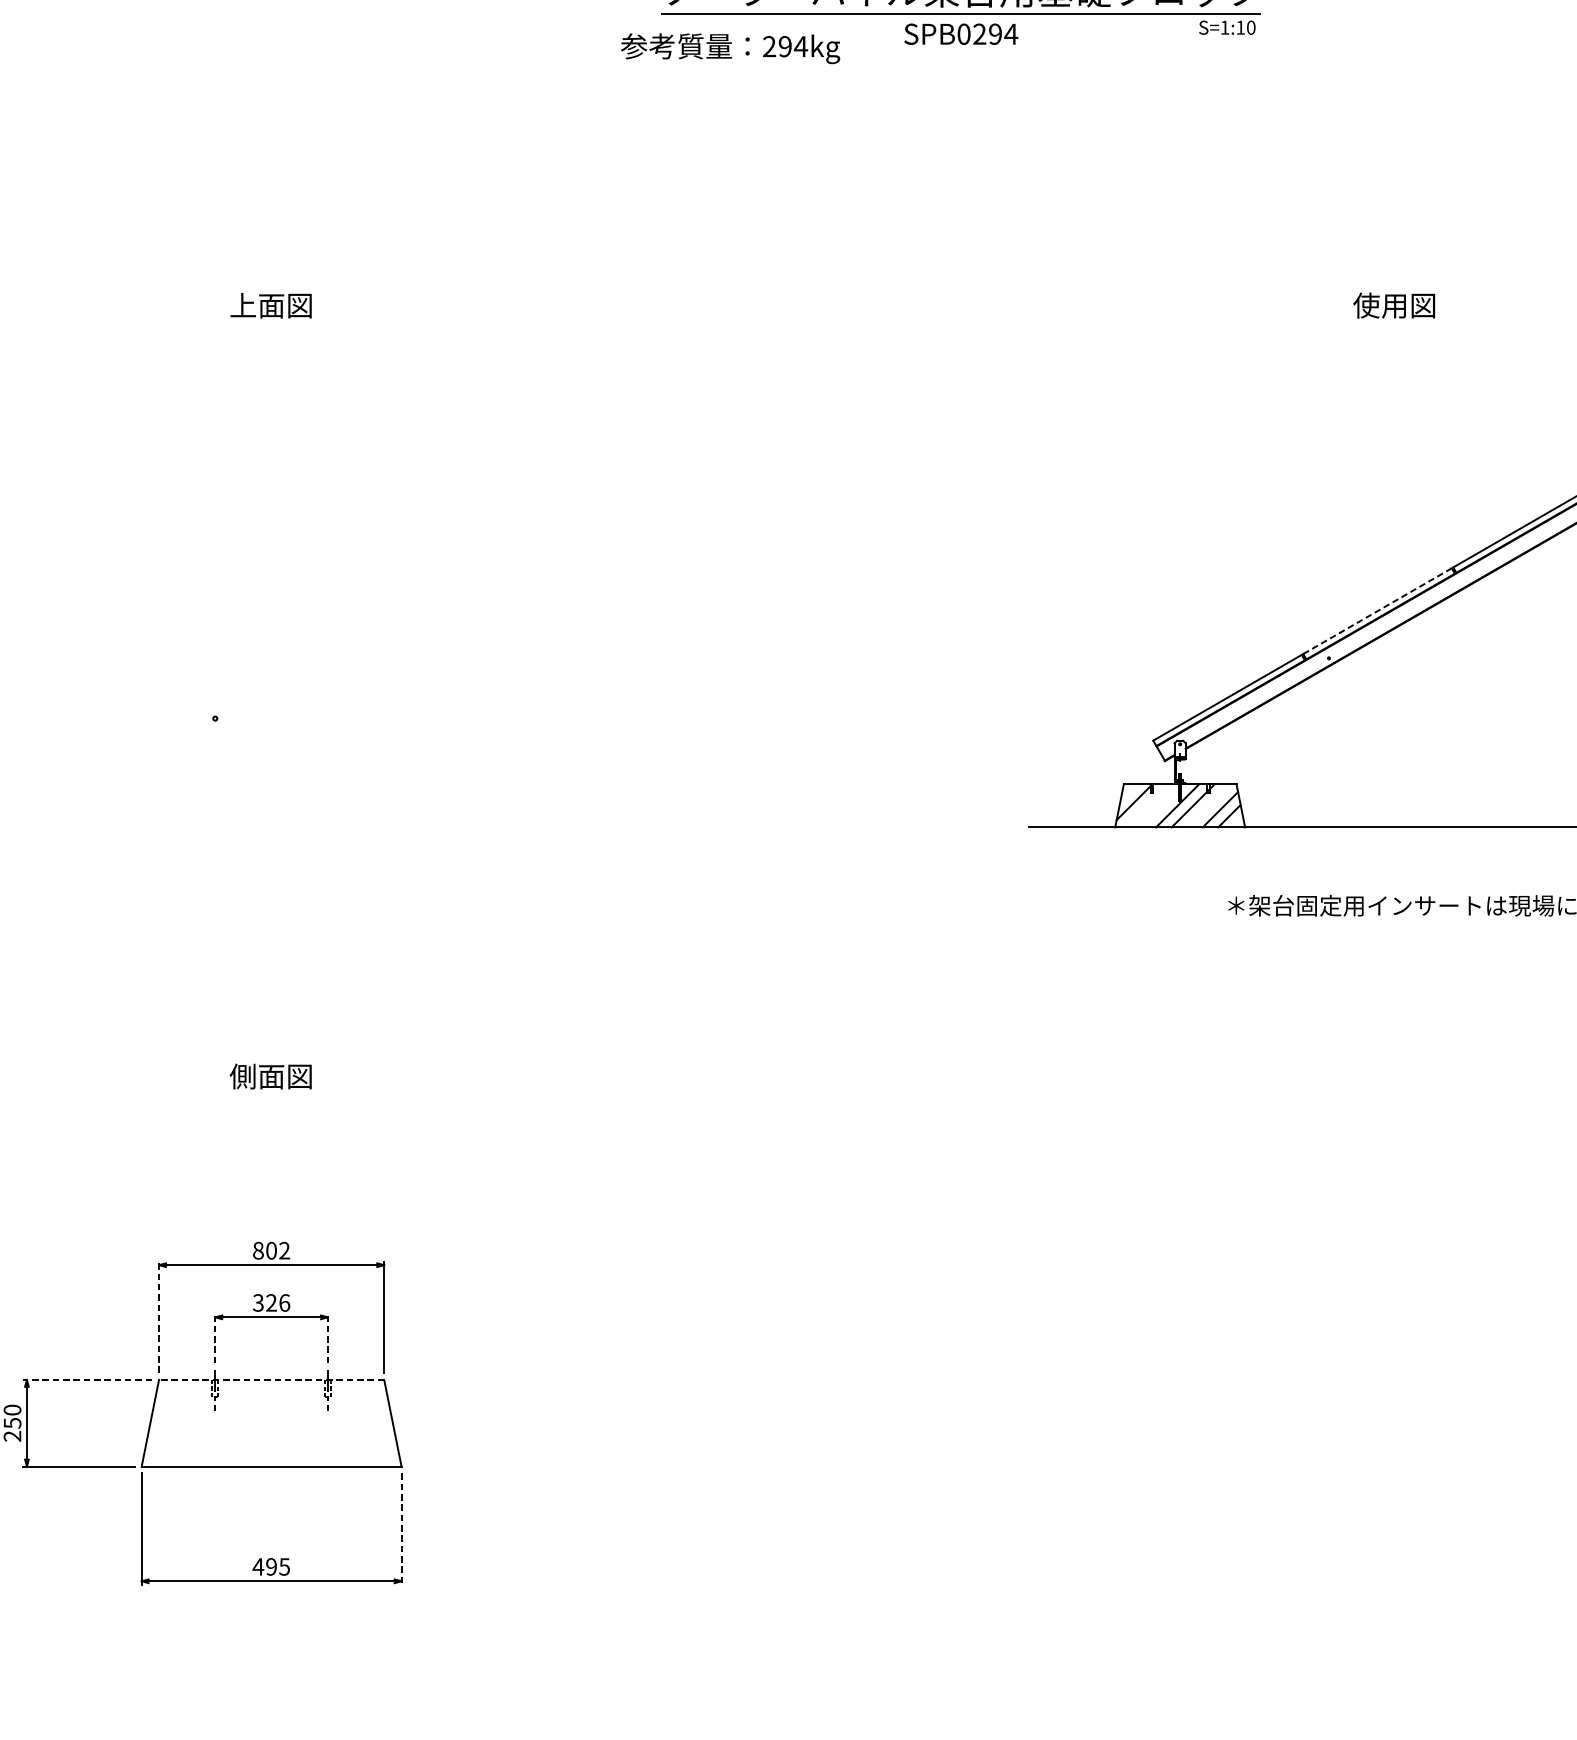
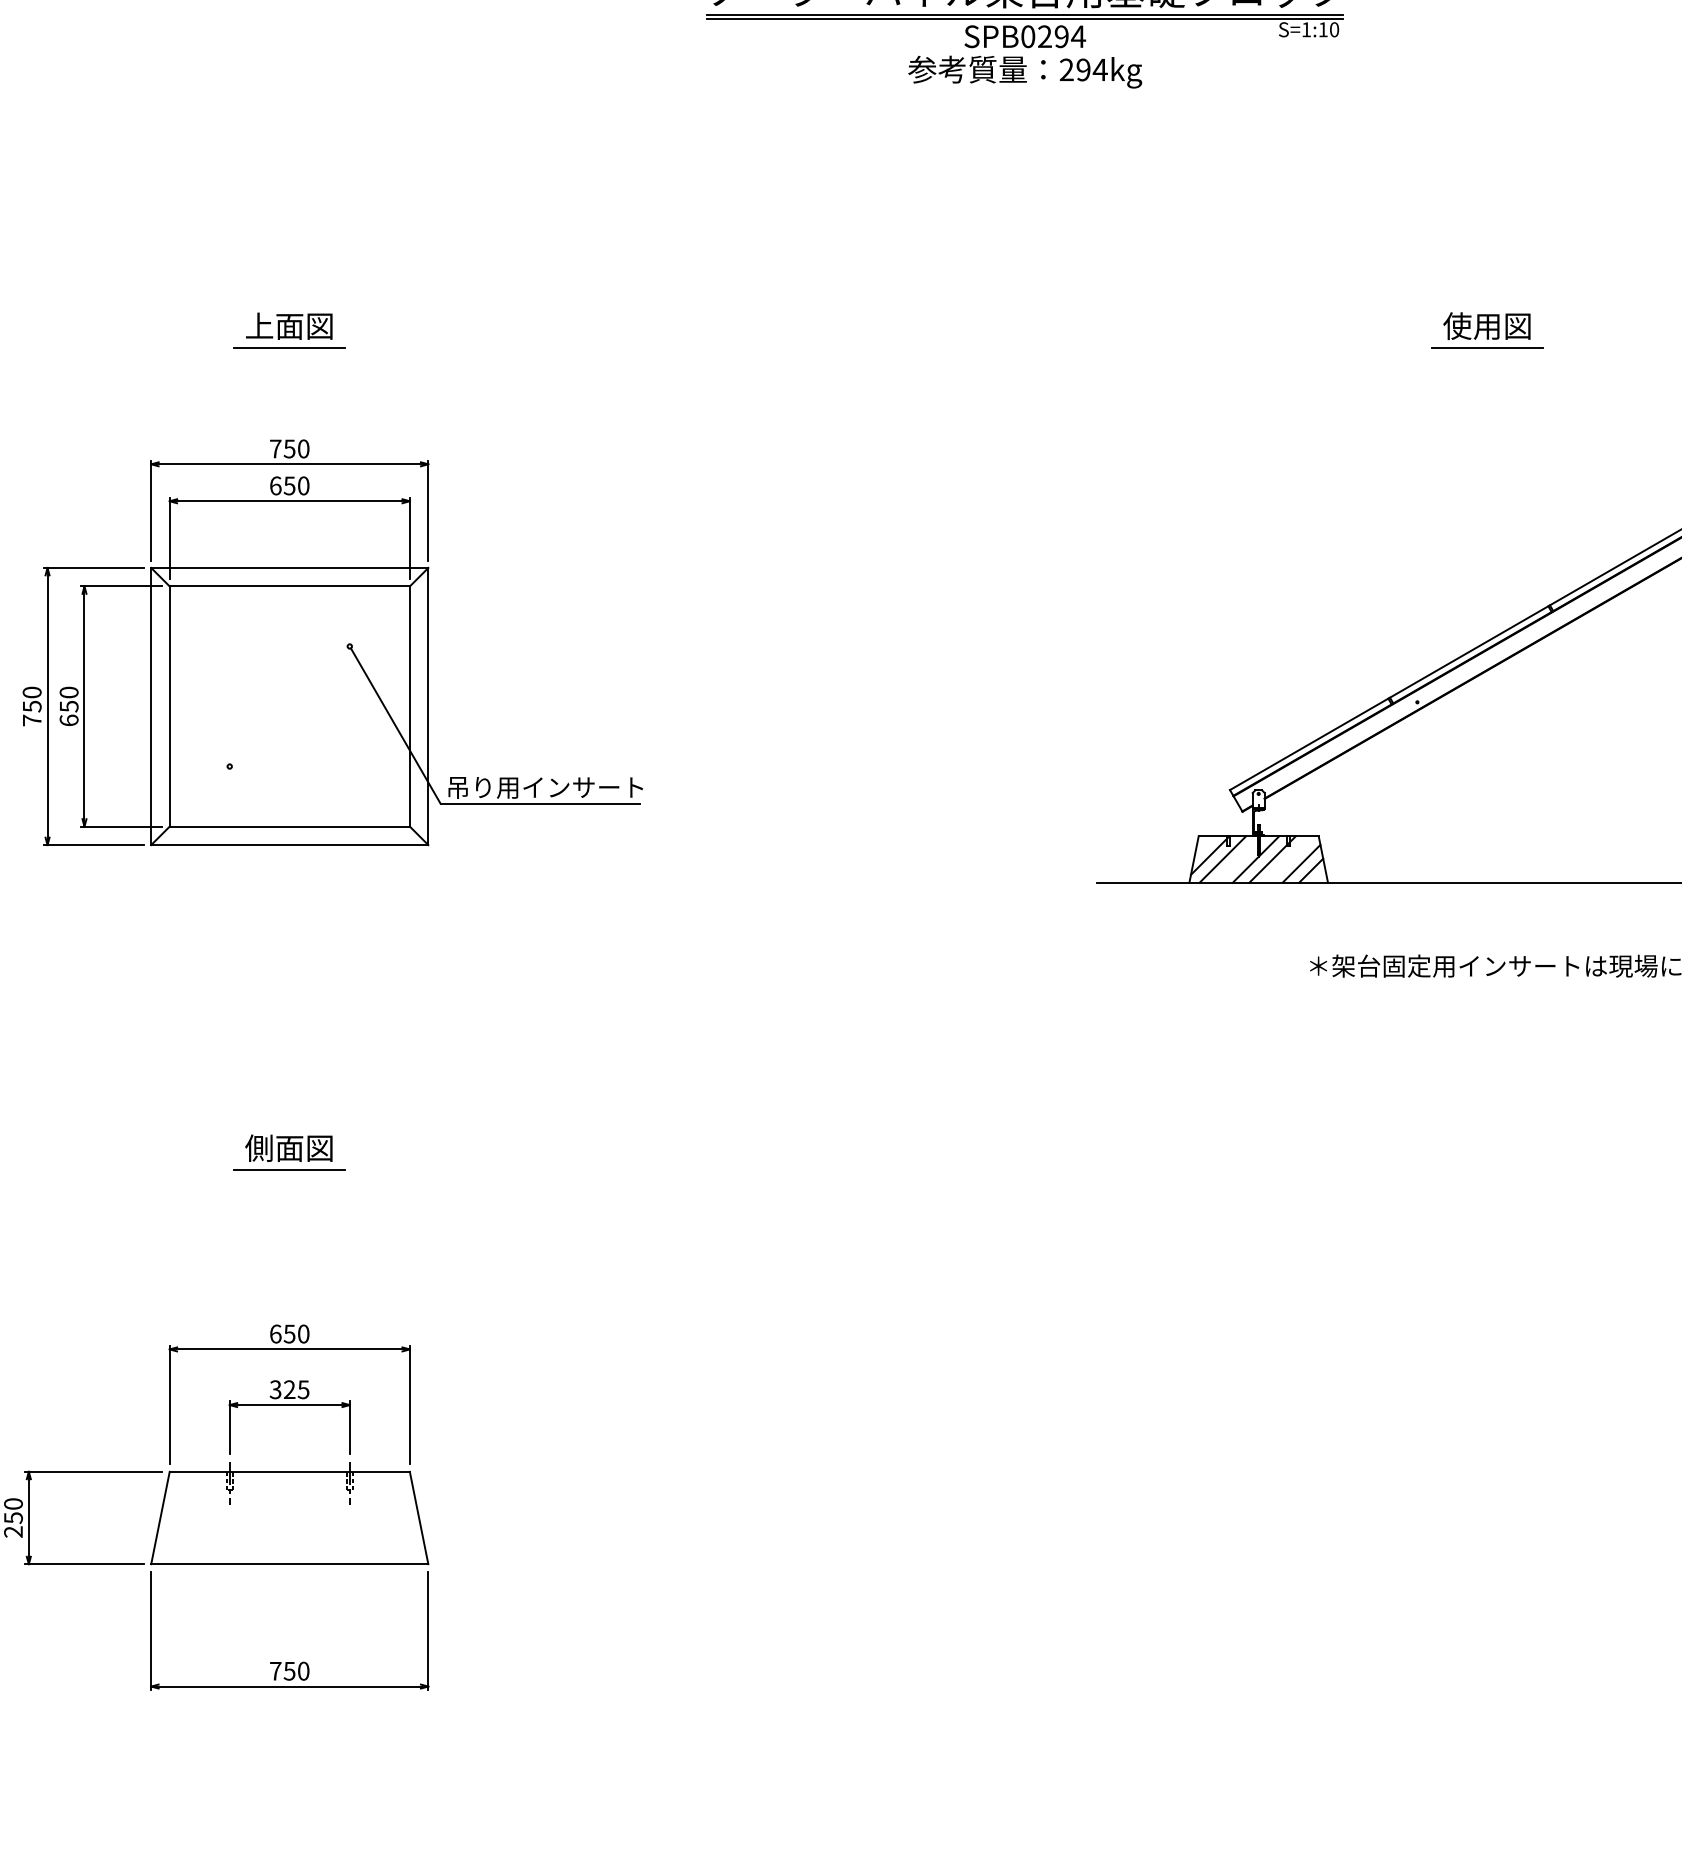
line: (960, 17) -> (1024, 18), added
text: (730, 48) -> (1025, 71), moved
line: (271, 325) -> (289, 347), added
line: (1394, 325) -> (1487, 347), added
part: (311, 602) -> (332, 642), added
line: (1377, 610) -> (1469, 651), dashed -> solid
line: (1146, 805) -> (1222, 859), added
line: (271, 1096) -> (289, 1169), added
text: (271, 1250) -> (289, 1333), 802 -> 650
text: (284, 1302) -> (303, 1389), 326 -> 325
line: (158, 1316) -> (169, 1404), dashed -> solid
line: (215, 1338) -> (229, 1427), dashed -> solid
line: (327, 1338) -> (349, 1427), dashed -> solid
line: (87, 1379) -> (93, 1471), dashed -> solid
line: (271, 1379) -> (289, 1471), dashed -> solid
line: (401, 1529) -> (428, 1631), dashed -> solid
text: (271, 1566) -> (289, 1670), 495 -> 750

